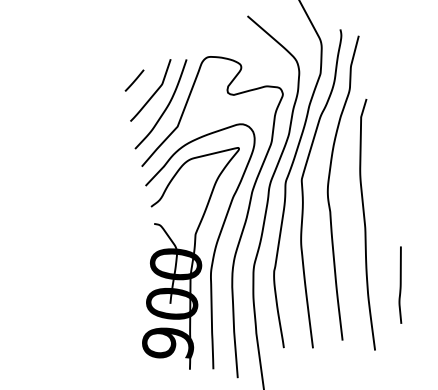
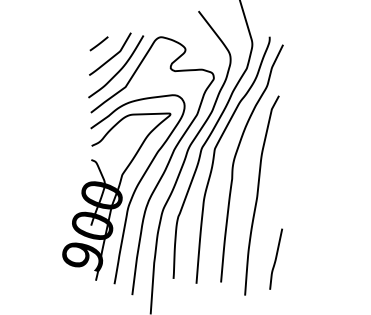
curve: (400, 284) -> (275, 258), moved

